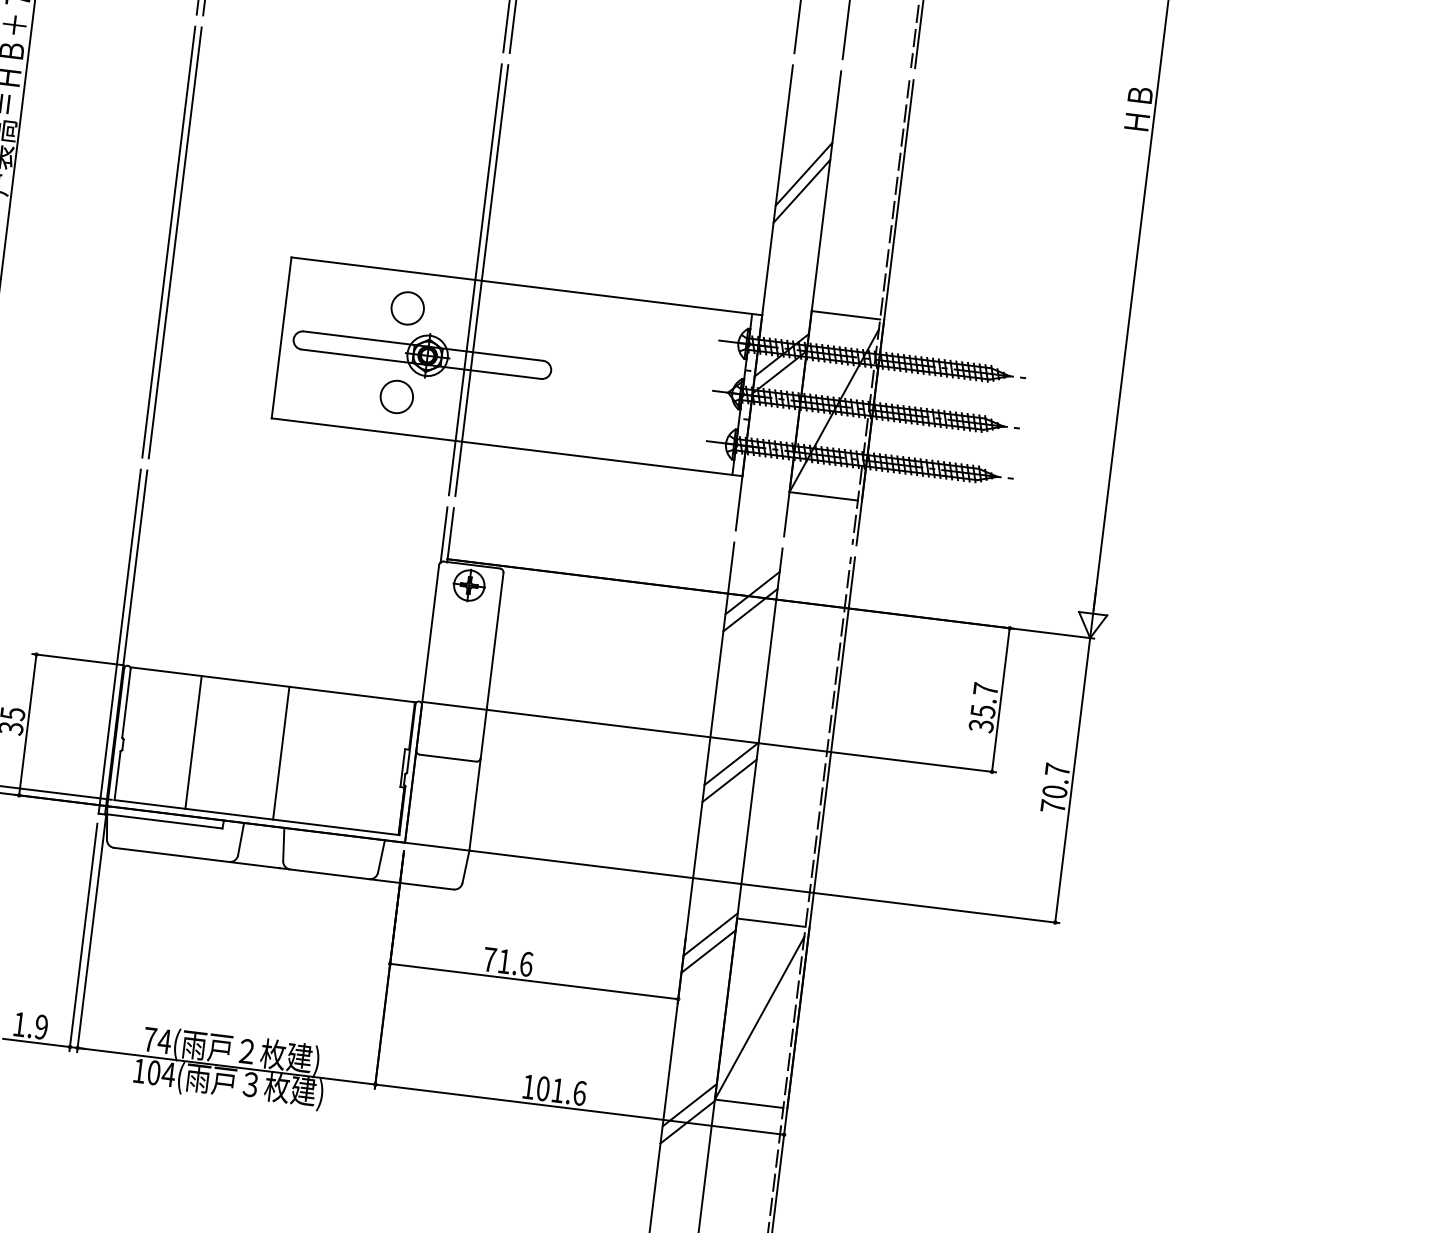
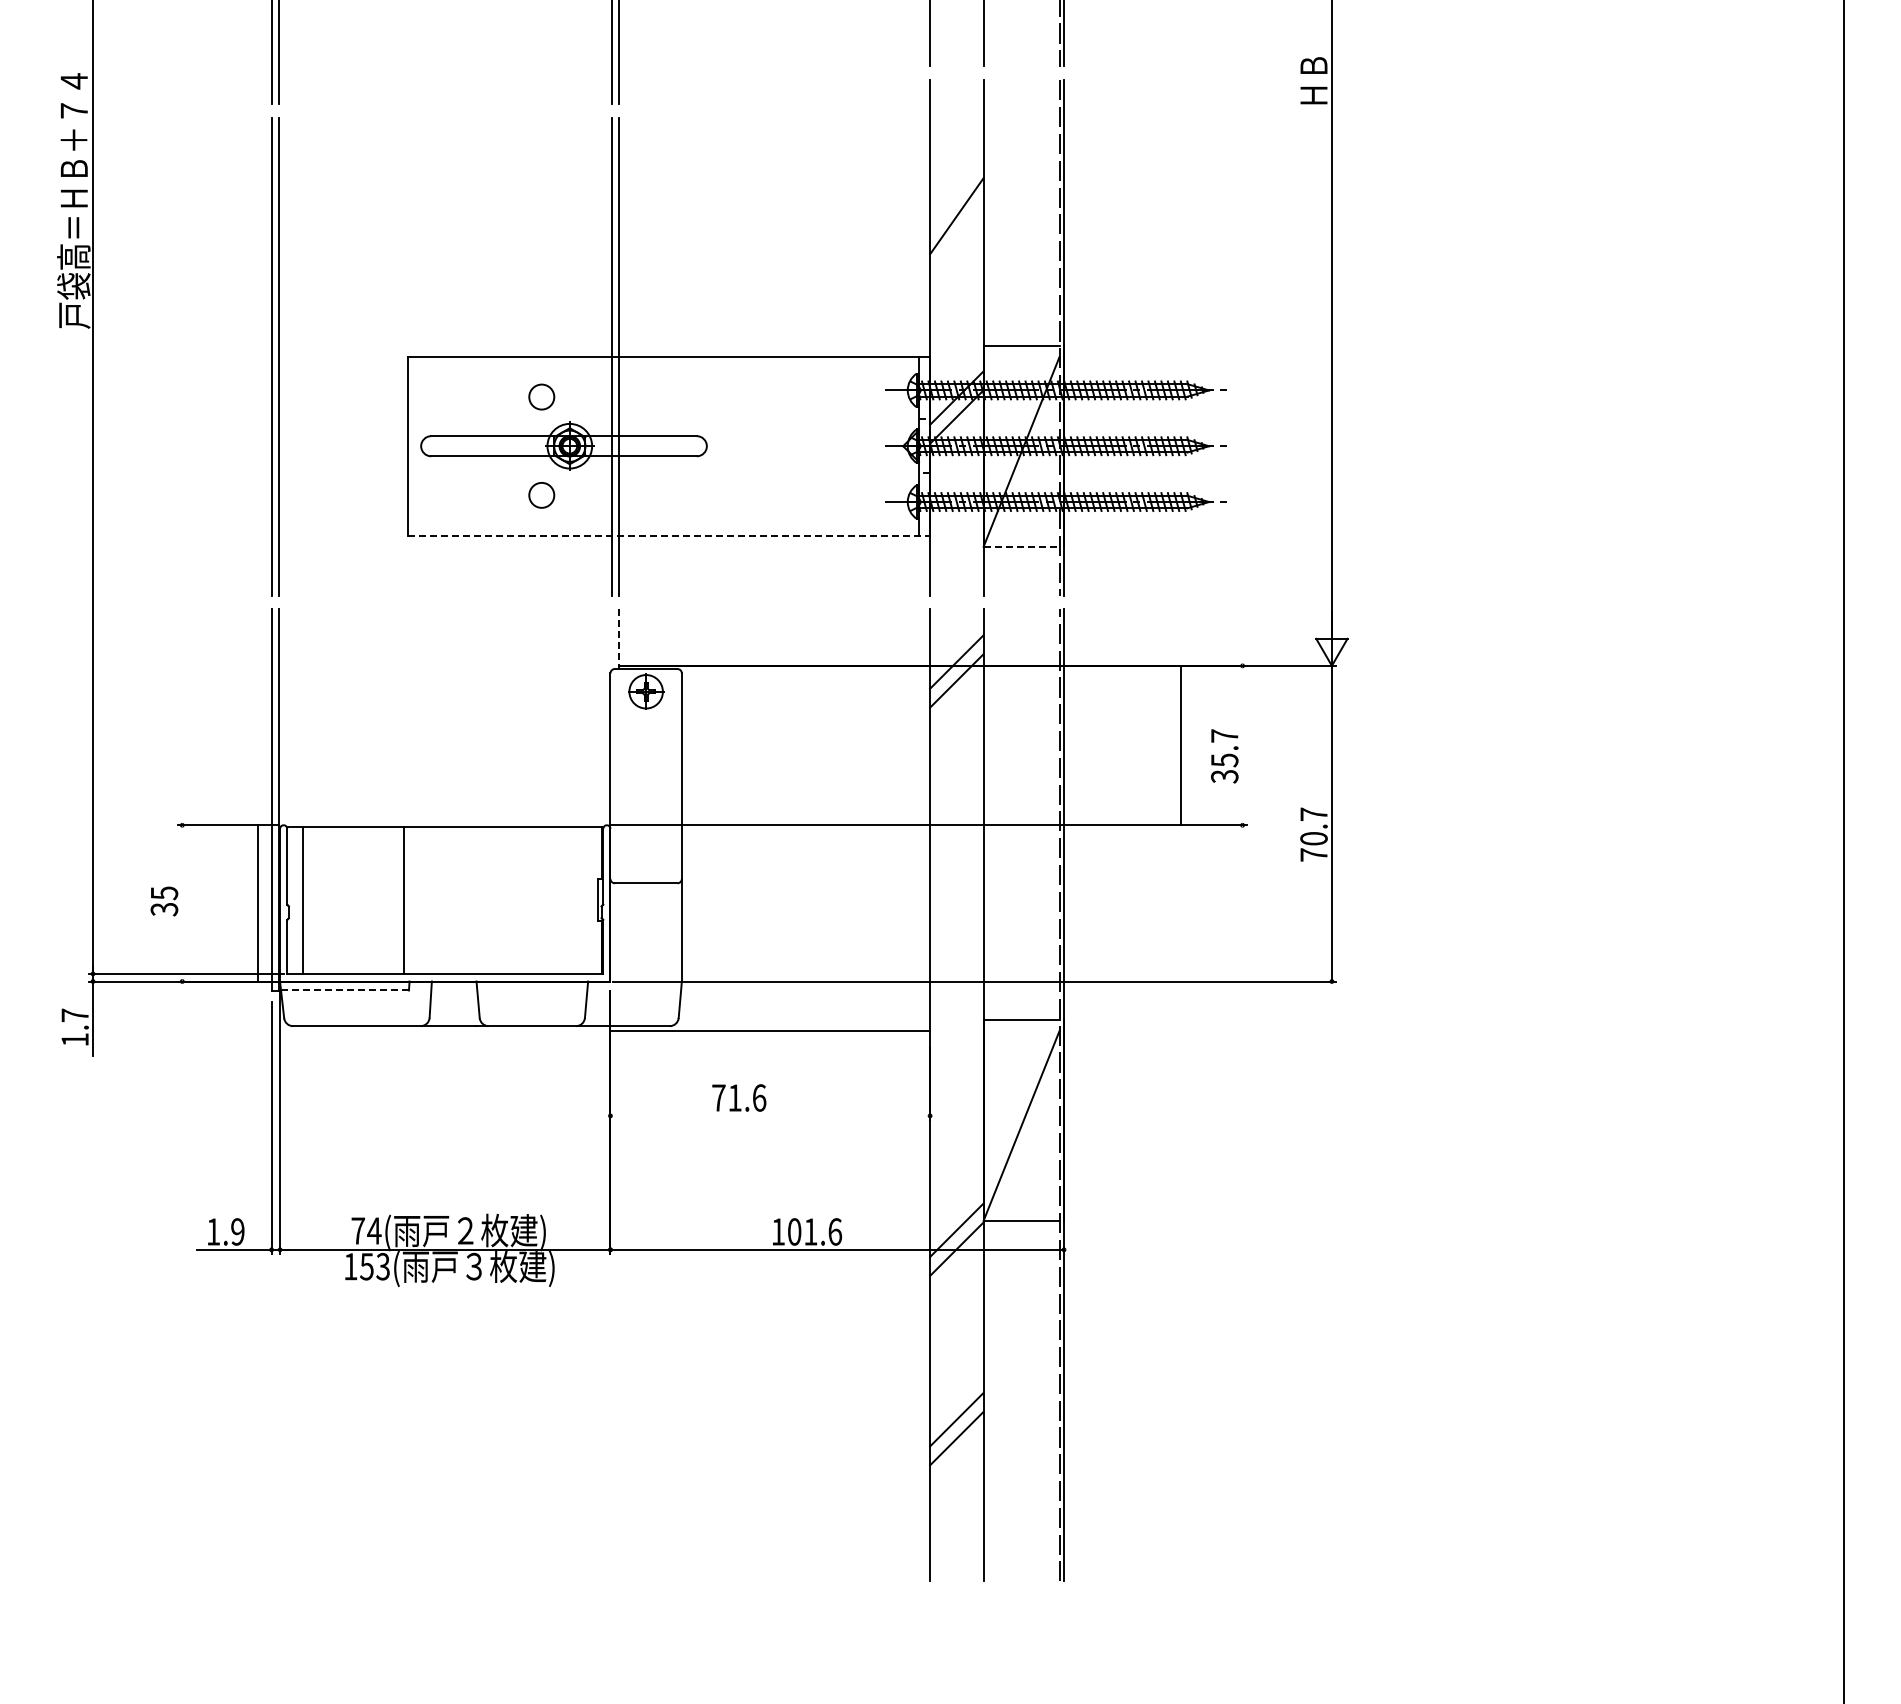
line: (803, 174) -> (956, 197), removed
circle: (407, 307) -> (541, 396), size x0.7
circle: (396, 397) -> (541, 495), size x0.7
line: (507, 447) -> (669, 535), solid -> dashed
line: (823, 496) -> (1021, 546), solid -> dashed
line: (443, 534) -> (611, 639), removed
line: (450, 535) -> (618, 639), solid -> dashed
line: (1000, 699) -> (1180, 745), moved
line: (27, 725) -> (258, 903), moved
line: (193, 741) -> (302, 899), moved
line: (281, 752) -> (404, 899), moved
line: (731, 763) -> (956, 851), removed
line: (729, 780) -> (956, 870), removed
line: (165, 821) -> (345, 990), solid -> dashed
line: (710, 934) -> (956, 1040), removed
line: (708, 951) -> (956, 1059), removed
line: (534, 981) -> (770, 1030), moved
text: (161, 1073) -> (375, 1266), 104( -> 153(

